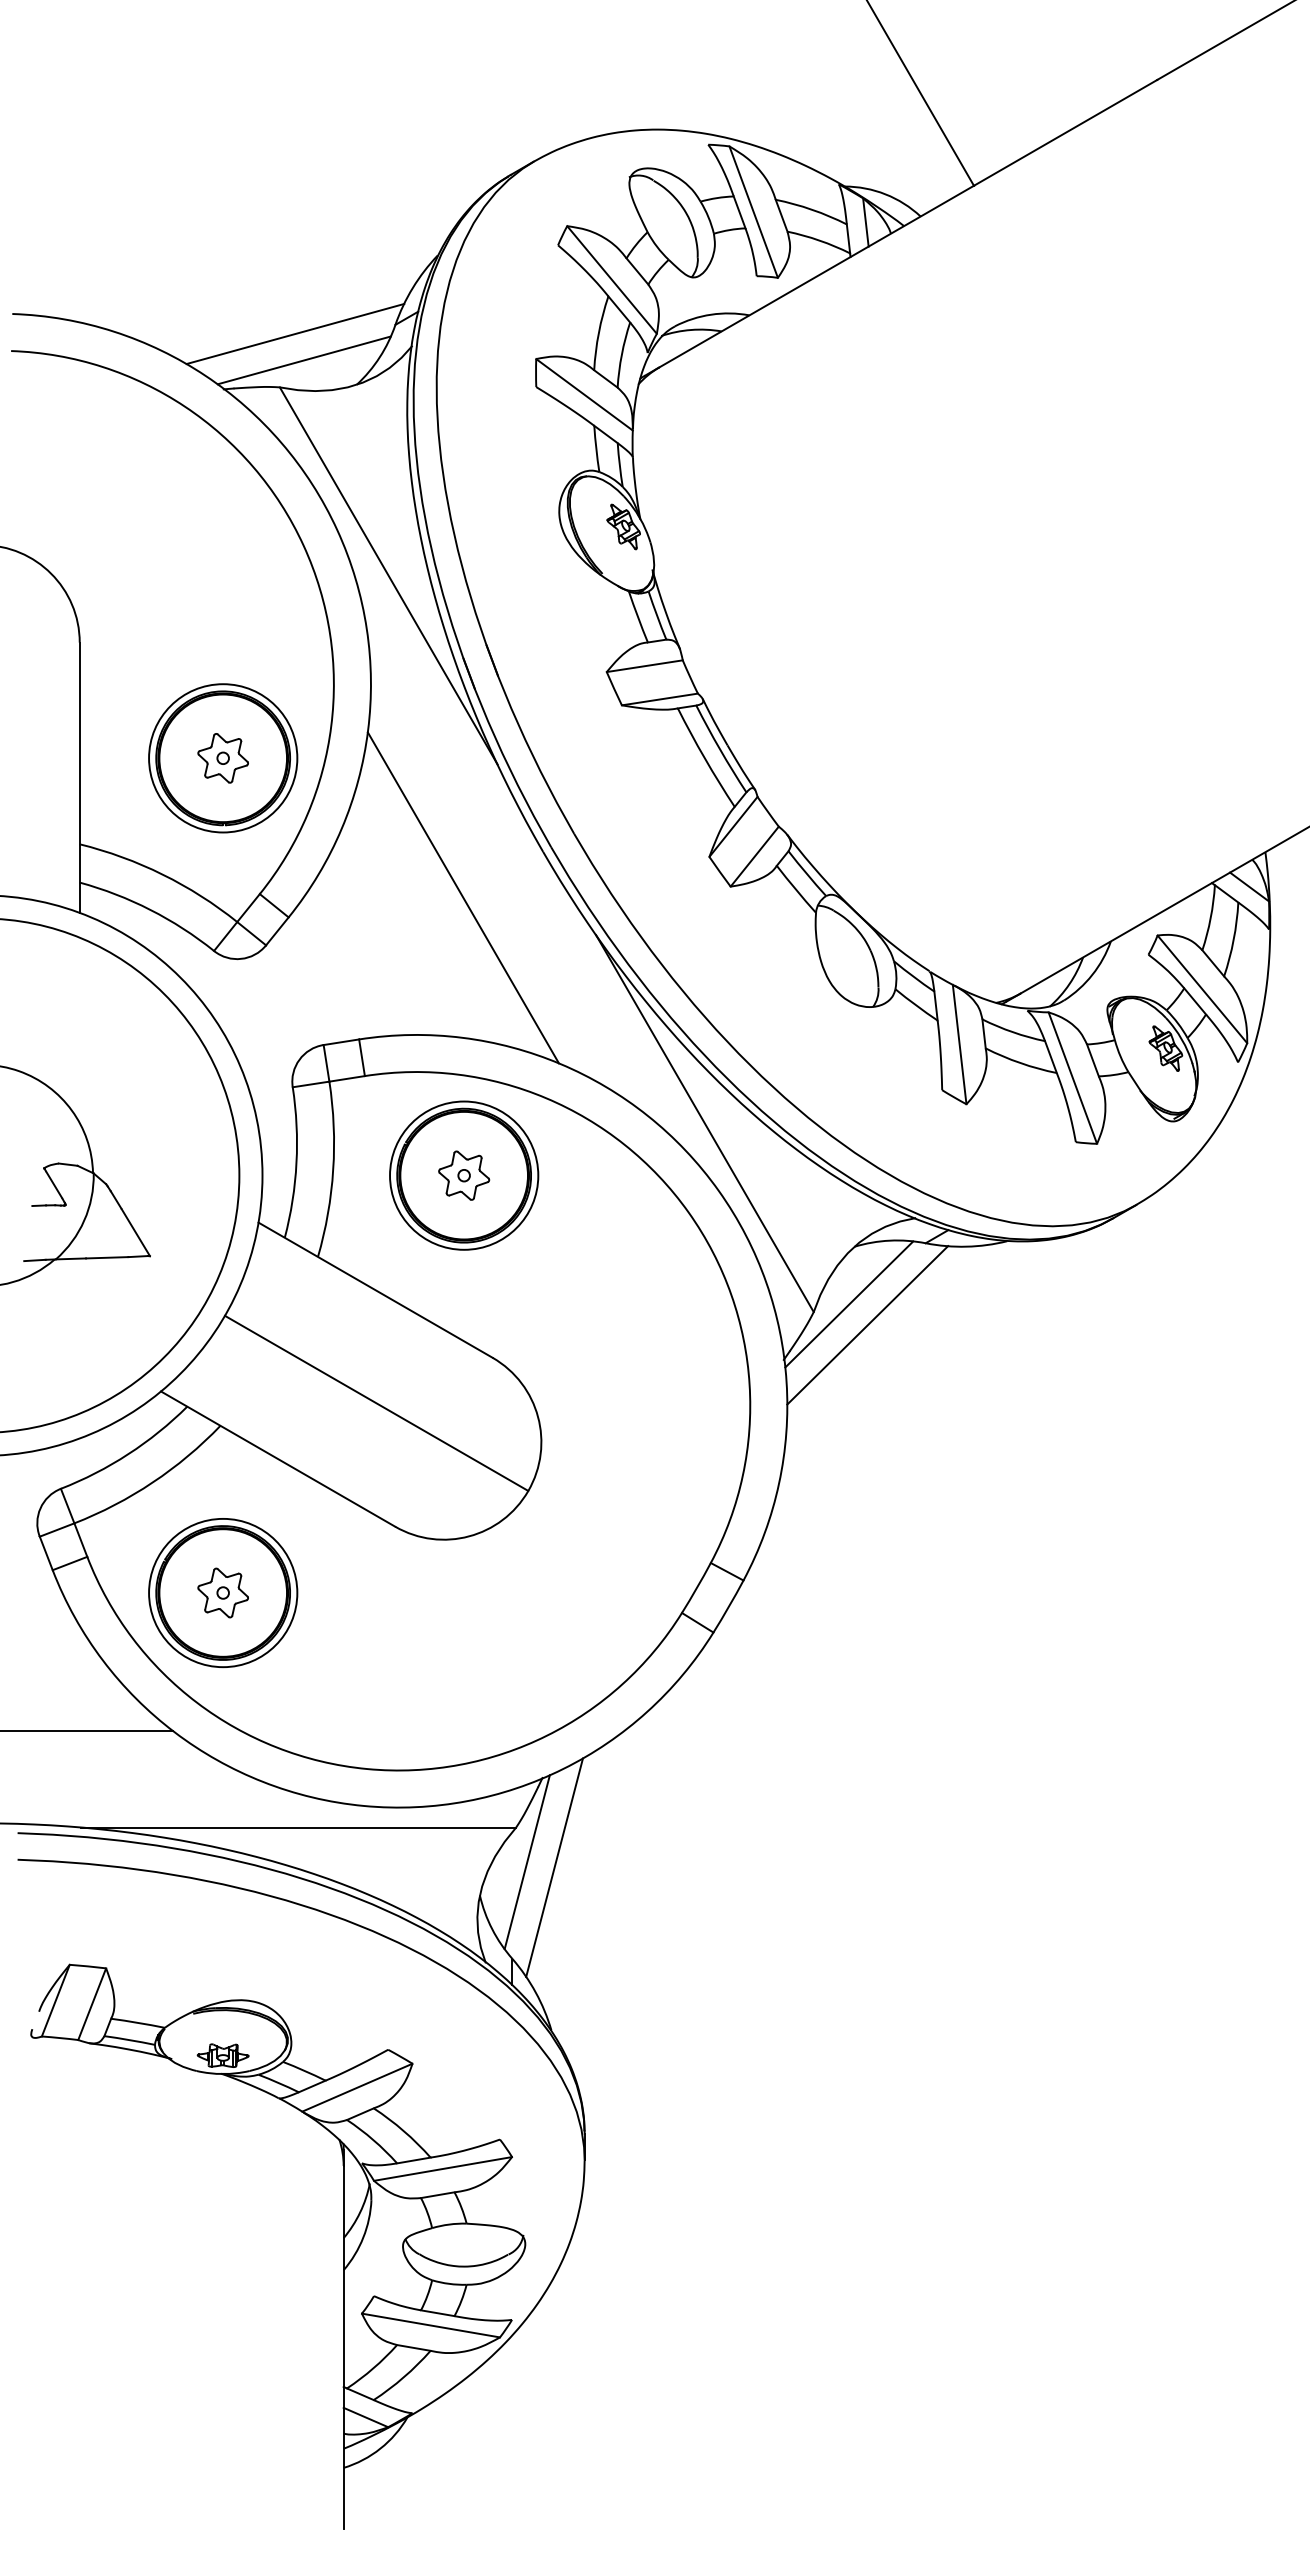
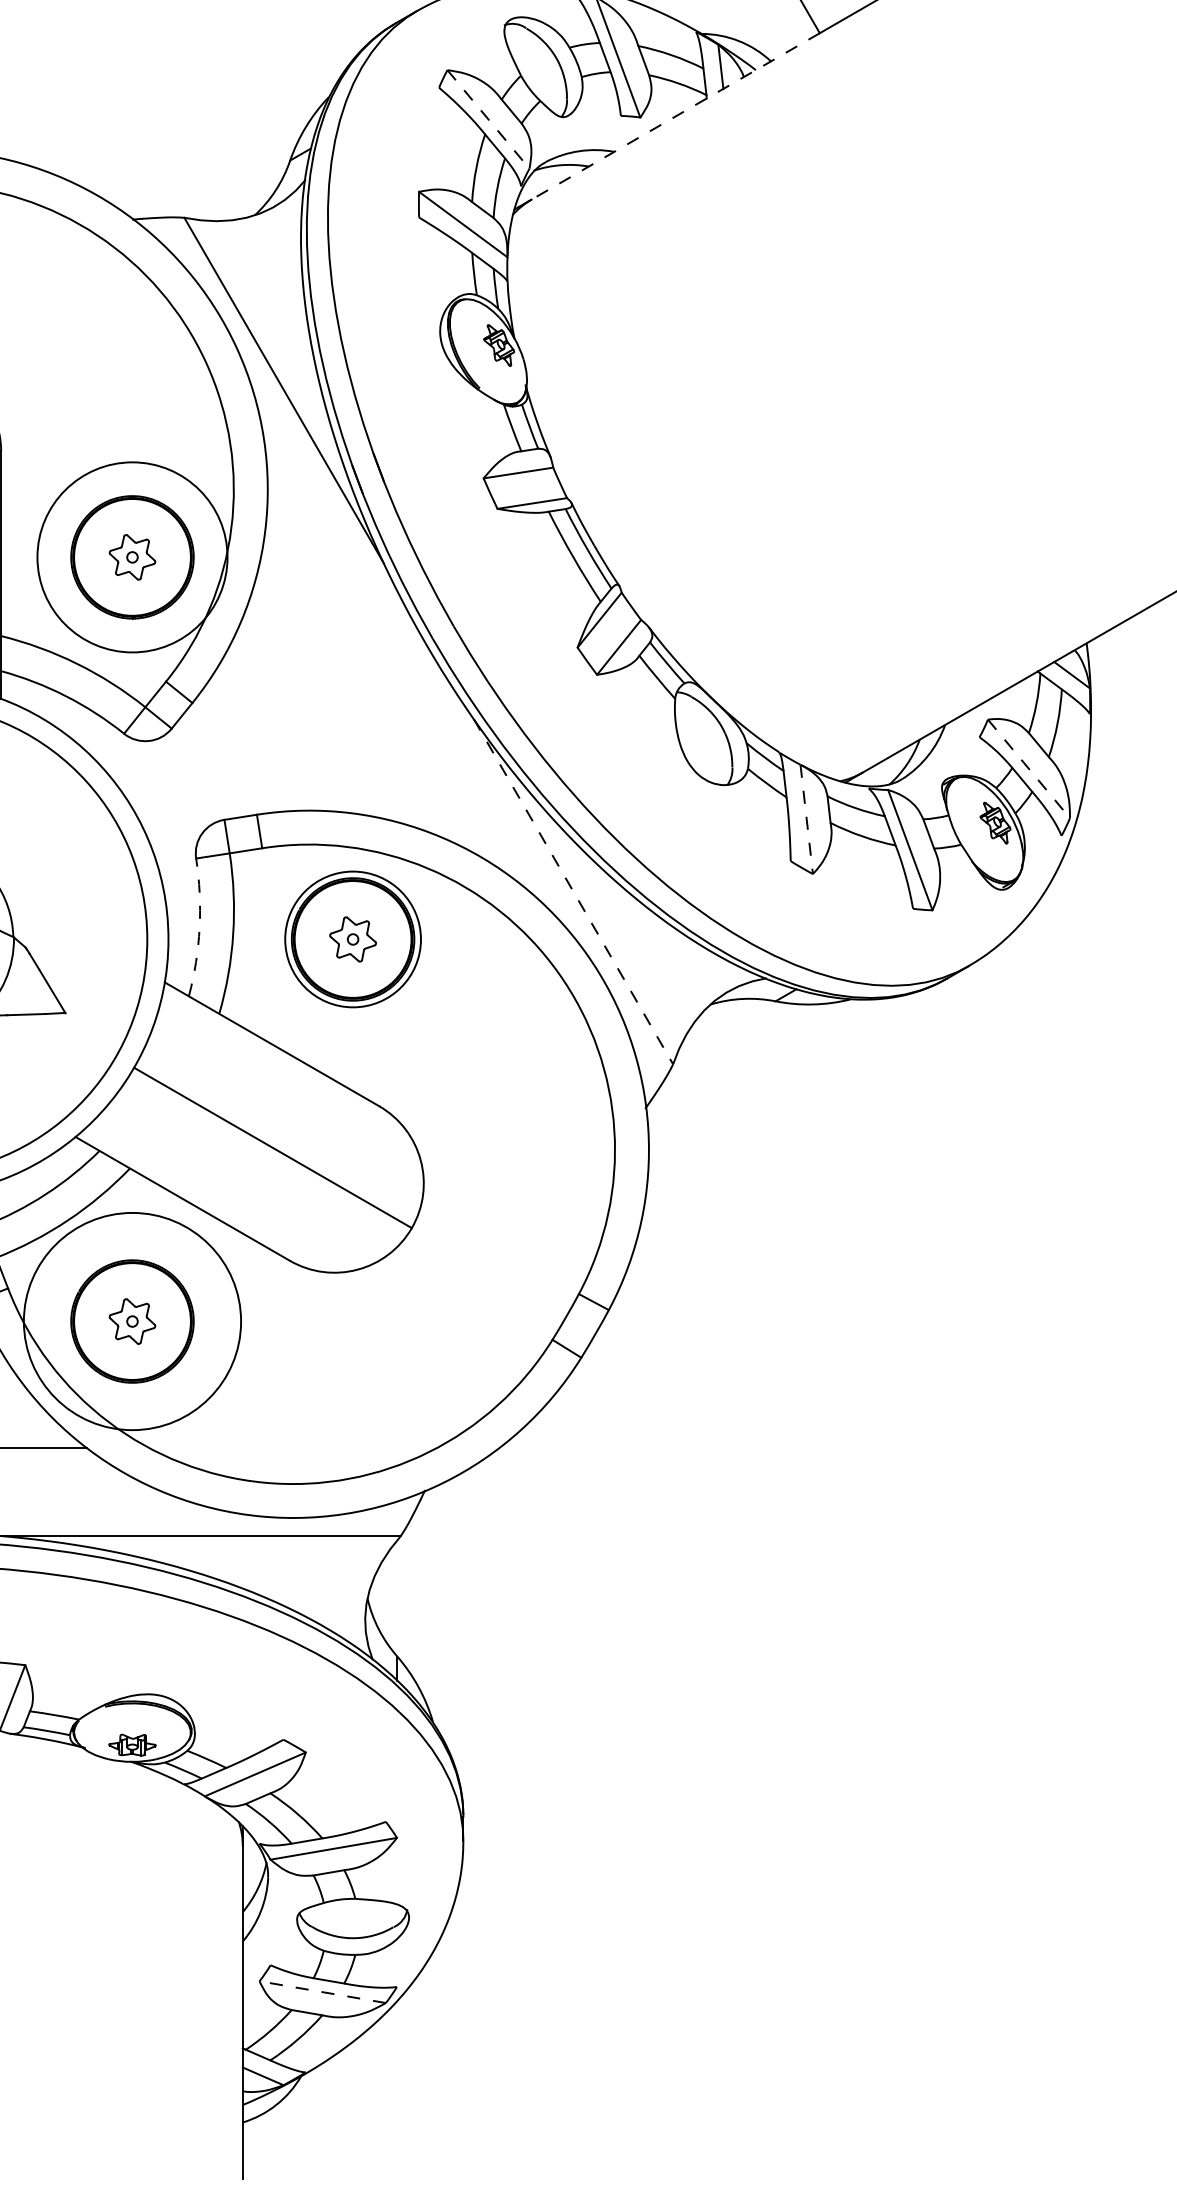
line: (816, 276) -> (675, 116), solid -> dashed
line: (612, 280) -> (488, 119), solid -> dashed
line: (295, 333) -> (198, 168), removed
line: (303, 360) -> (206, 193), removed
circle: (223, 758) -> (132, 557), size x1.4
line: (462, 897) -> (351, 684), removed
line: (1202, 989) -> (1029, 769), solid -> dashed
line: (959, 1045) -> (806, 820), solid -> dashed
line: (704, 1123) -> (573, 891), solid -> dashed
arc: (296, 1162) -> (199, 927), solid -> dashed
line: (849, 1304) -> (705, 1057), removed
line: (867, 1325) -> (722, 1076), removed
circle: (223, 1592) -> (132, 1321), size x1.6
line: (526, 1862) -> (410, 1568), removed
line: (554, 1867) -> (435, 1572), removed
line: (430, 2325) -> (322, 1992), solid -> dashed

